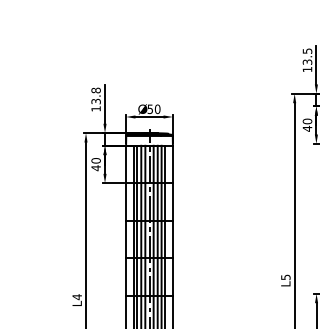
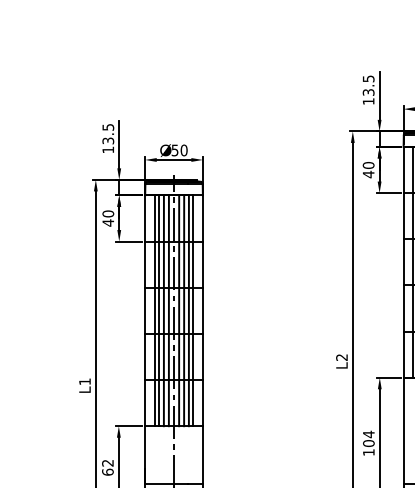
text: (96, 89) -> (108, 126), 13.8 -> 13.5
text: (285, 277) -> (341, 357), L5 -> L2
text: (76, 296) -> (84, 381), L4 -> L1

